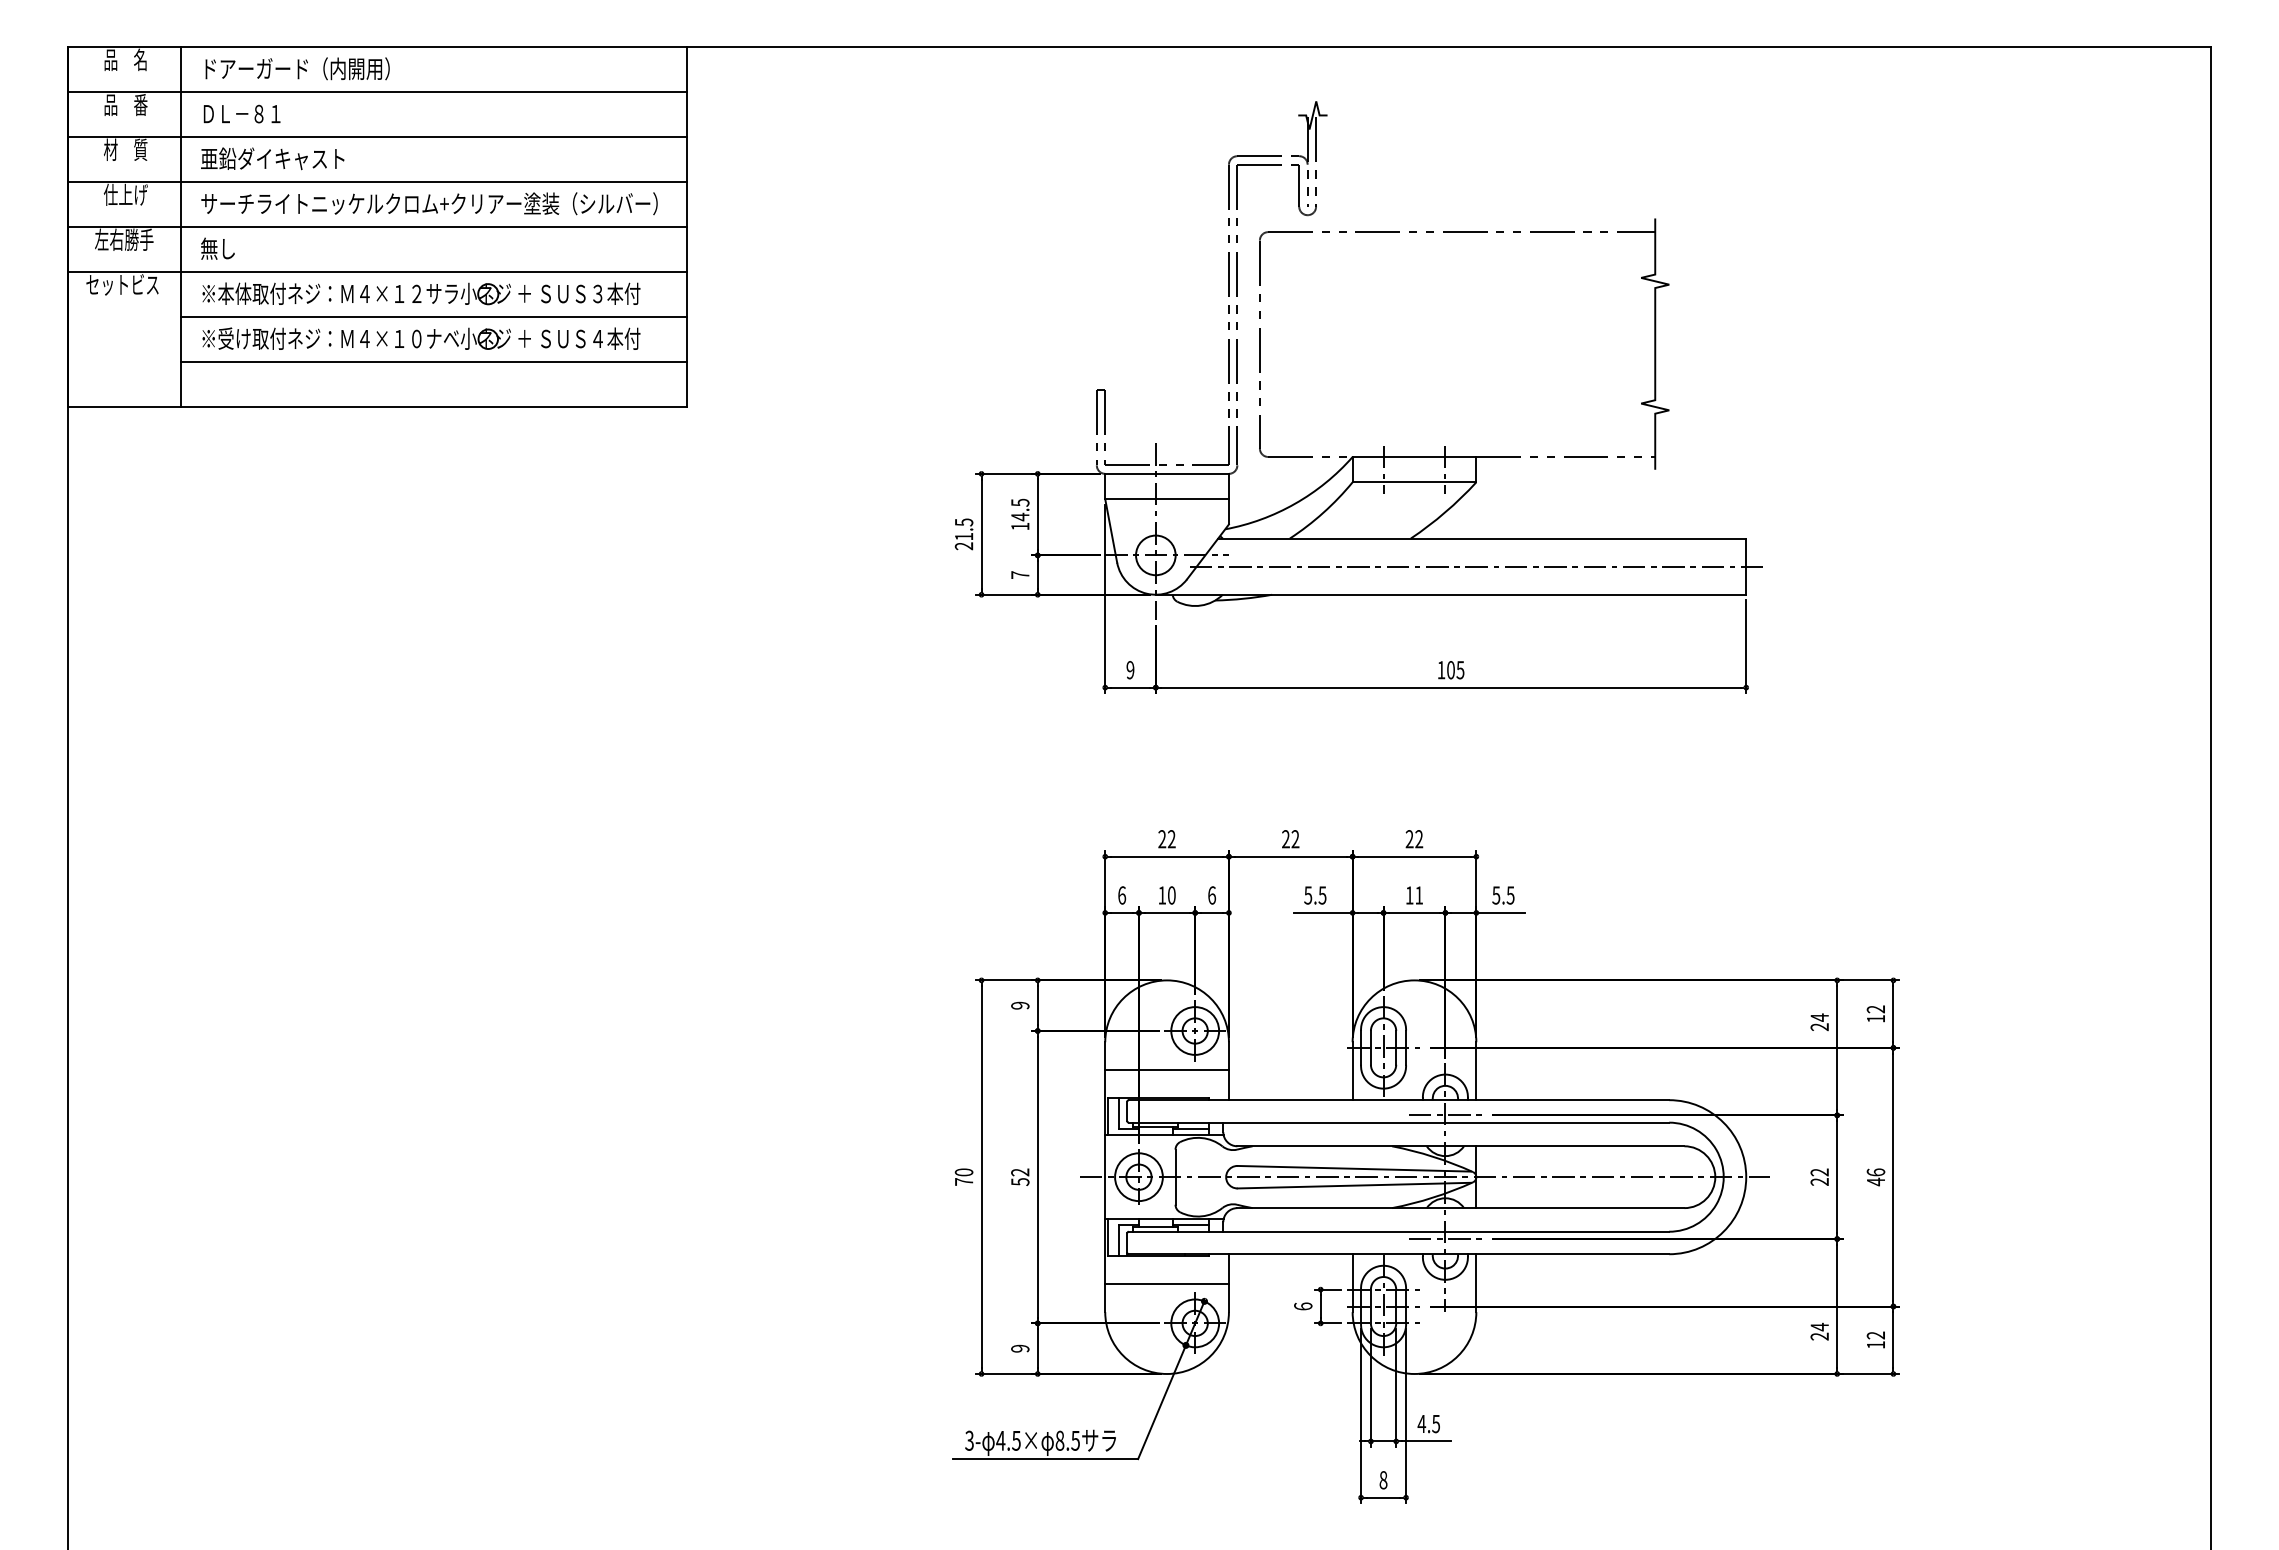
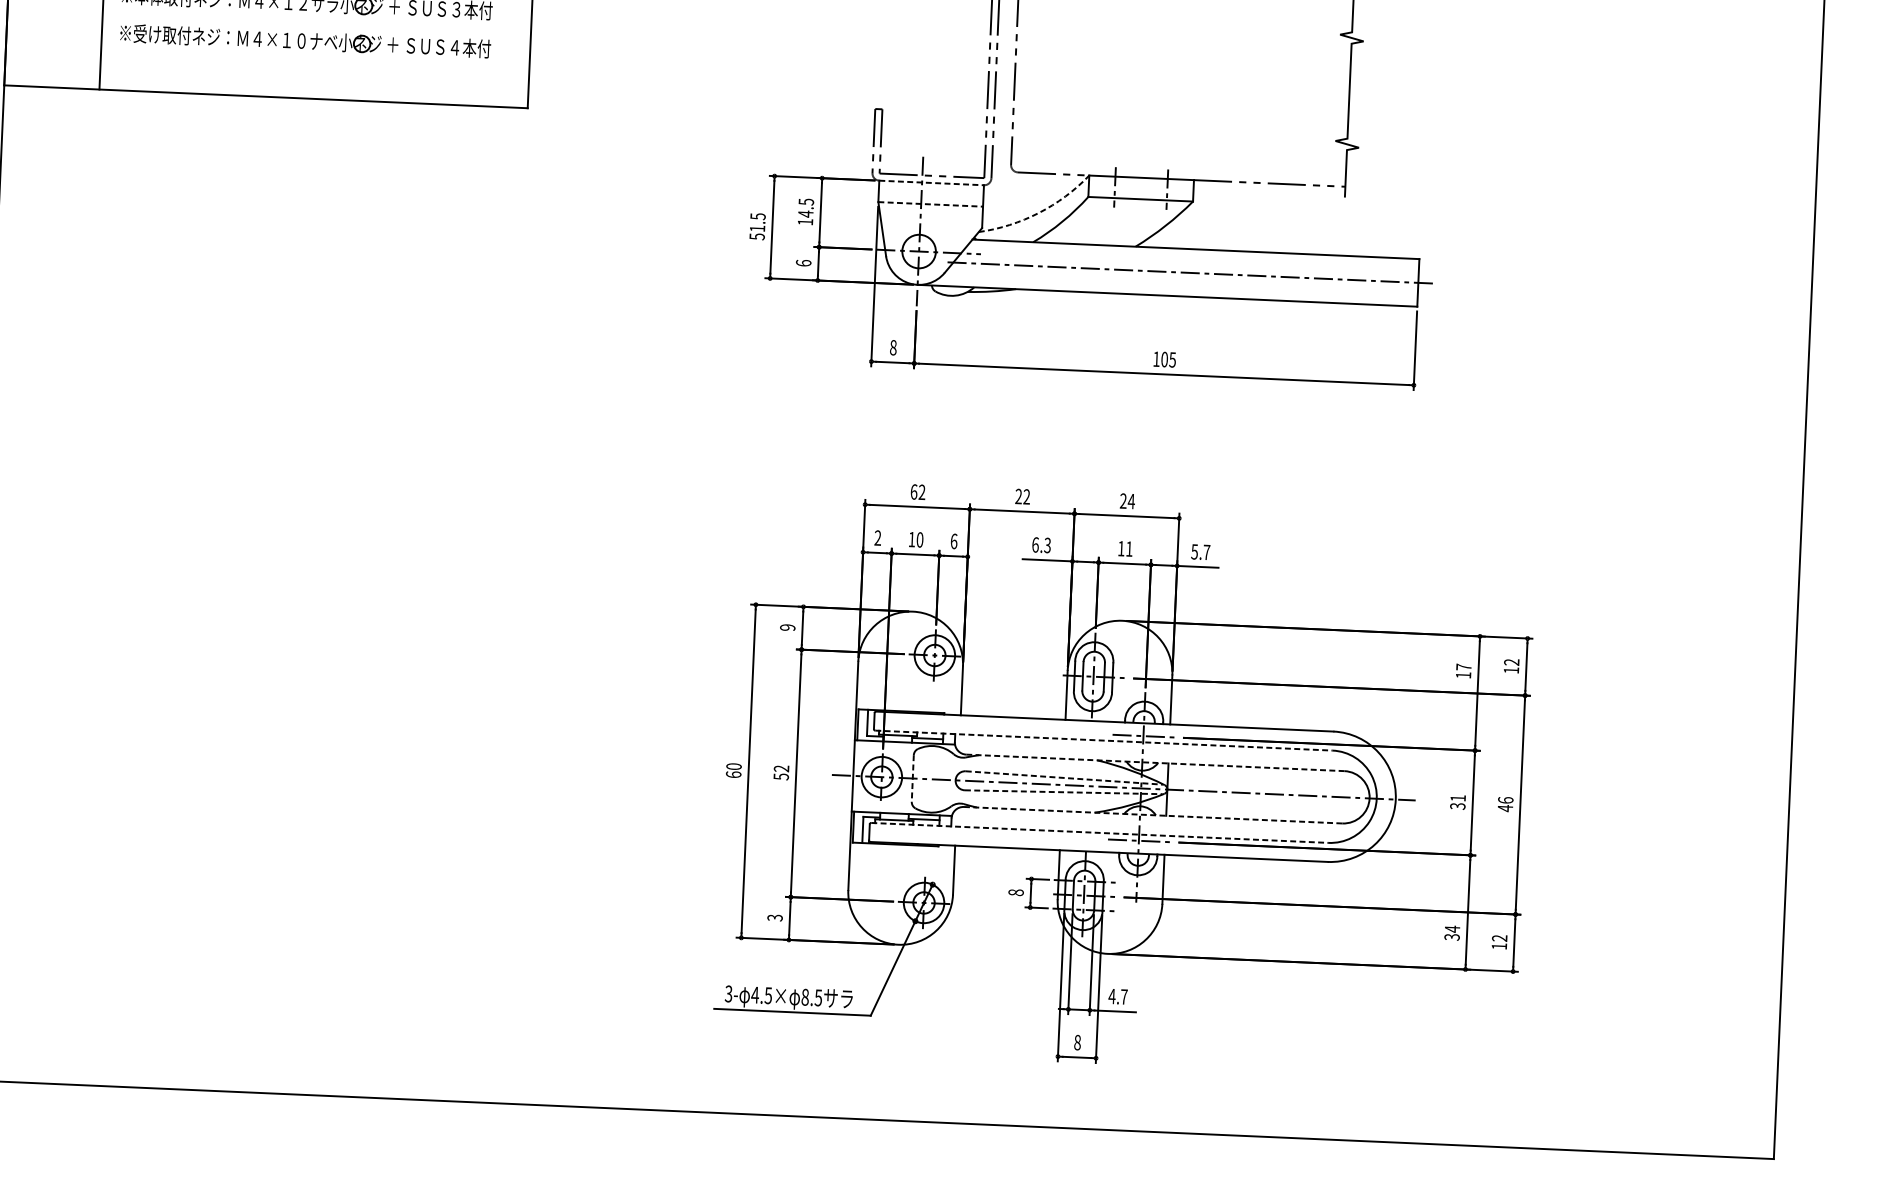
line: (433, 316) -> (316, 22), removed
line: (433, 361) -> (314, 60), removed
line: (1167, 473) -> (932, 182), solid -> dashed
line: (1167, 499) -> (931, 204), solid -> dashed
arc: (1294, 503) -> (1038, 212), solid -> dashed
text: (963, 546) -> (756, 236), 21.5 -> 51.5
text: (1020, 574) -> (803, 262), 7 -> 6
text: (1130, 670) -> (893, 348), 9 -> 8
text: (1162, 839) -> (914, 492), 22 -> 62
text: (1418, 839) -> (1130, 501), 22 -> 24
text: (1122, 895) -> (878, 538), 6 -> 2
text: (1315, 895) -> (1041, 545), 5.5 -> 6.3
text: (1510, 895) -> (1206, 552), 5.5 -> 5.7
text: (1819, 1022) -> (1463, 671), 24 -> 17
line: (1166, 1070) -> (909, 687), removed
line: (1399, 1122) -> (1104, 740), solid -> dashed
line: (1460, 1146) -> (1155, 763), solid -> dashed
line: (1354, 1168) -> (1064, 777), solid -> dashed
text: (1819, 1176) -> (1457, 801), 22 -> 31
line: (1175, 1177) -> (912, 778), solid -> dashed
text: (963, 1181) -> (733, 774), 70 -> 60
line: (1354, 1185) -> (1063, 792), solid -> dashed
line: (1460, 1208) -> (1152, 815), solid -> dashed
line: (1399, 1231) -> (1100, 832), solid -> dashed
line: (1166, 1284) -> (901, 868), removed
text: (1303, 1306) -> (1016, 892), 6 -> 8
text: (1819, 1336) -> (1451, 937), 24 -> 34
text: (1020, 1348) -> (775, 917), 9 -> 3
text: (1436, 1424) -> (1124, 997), 4.5 -> 4.7

